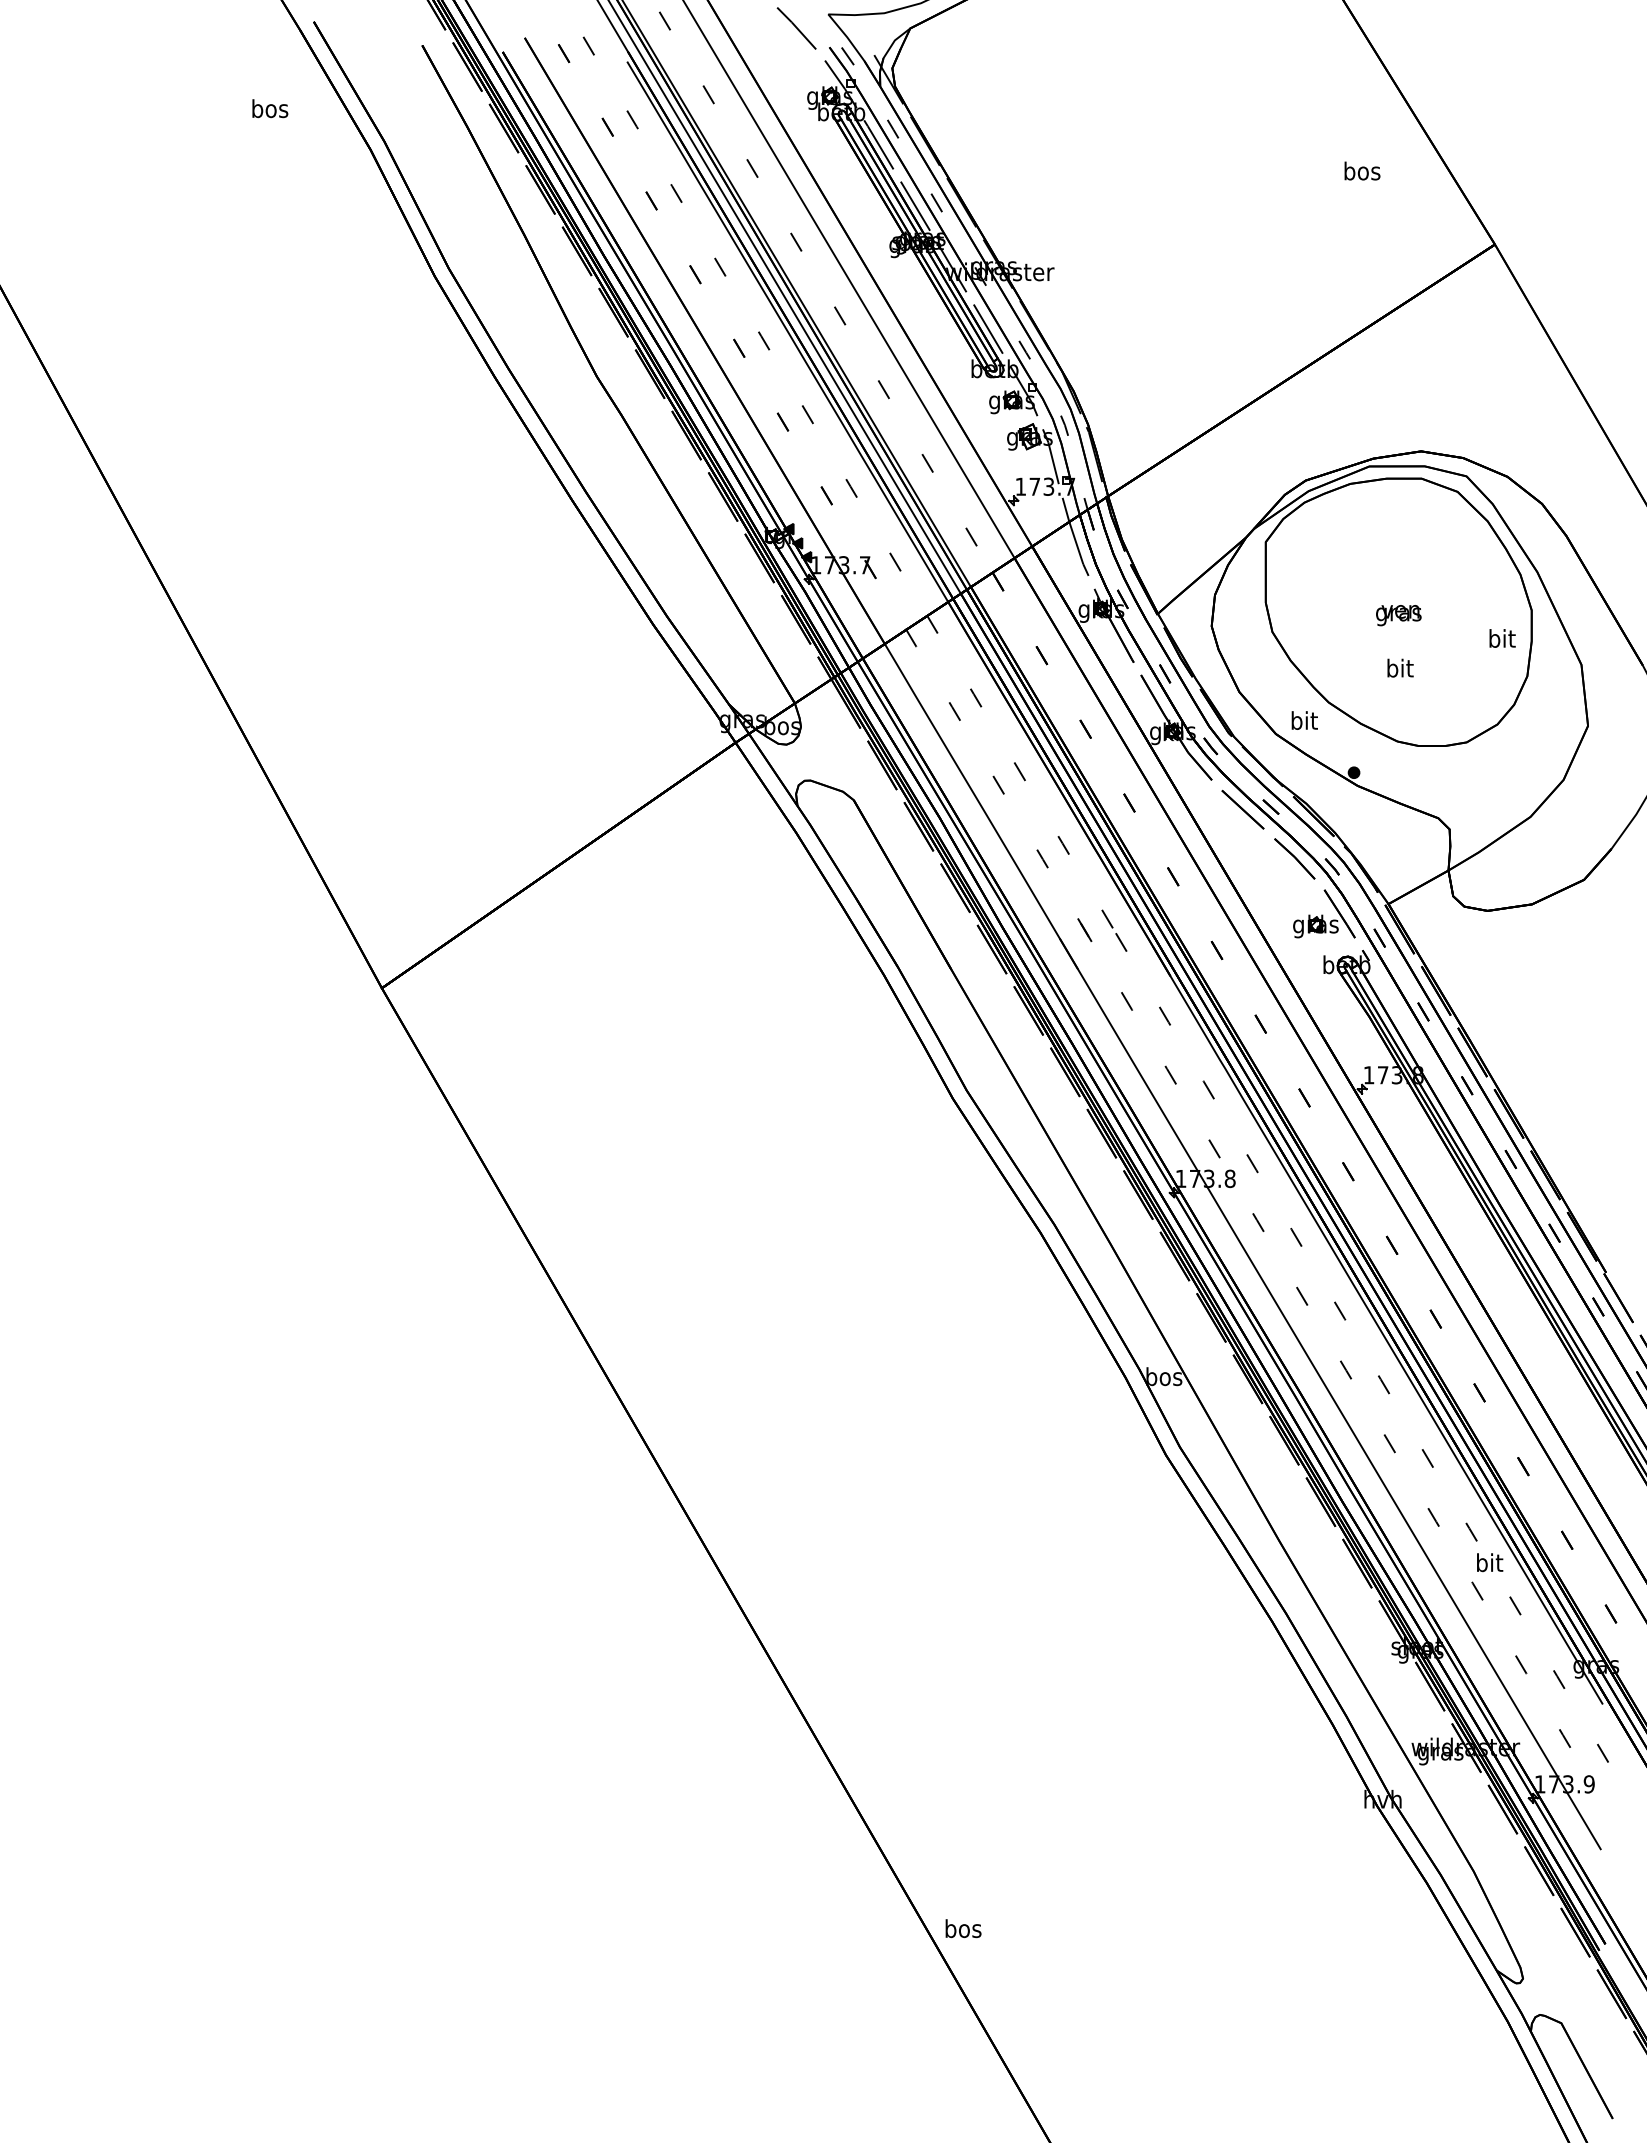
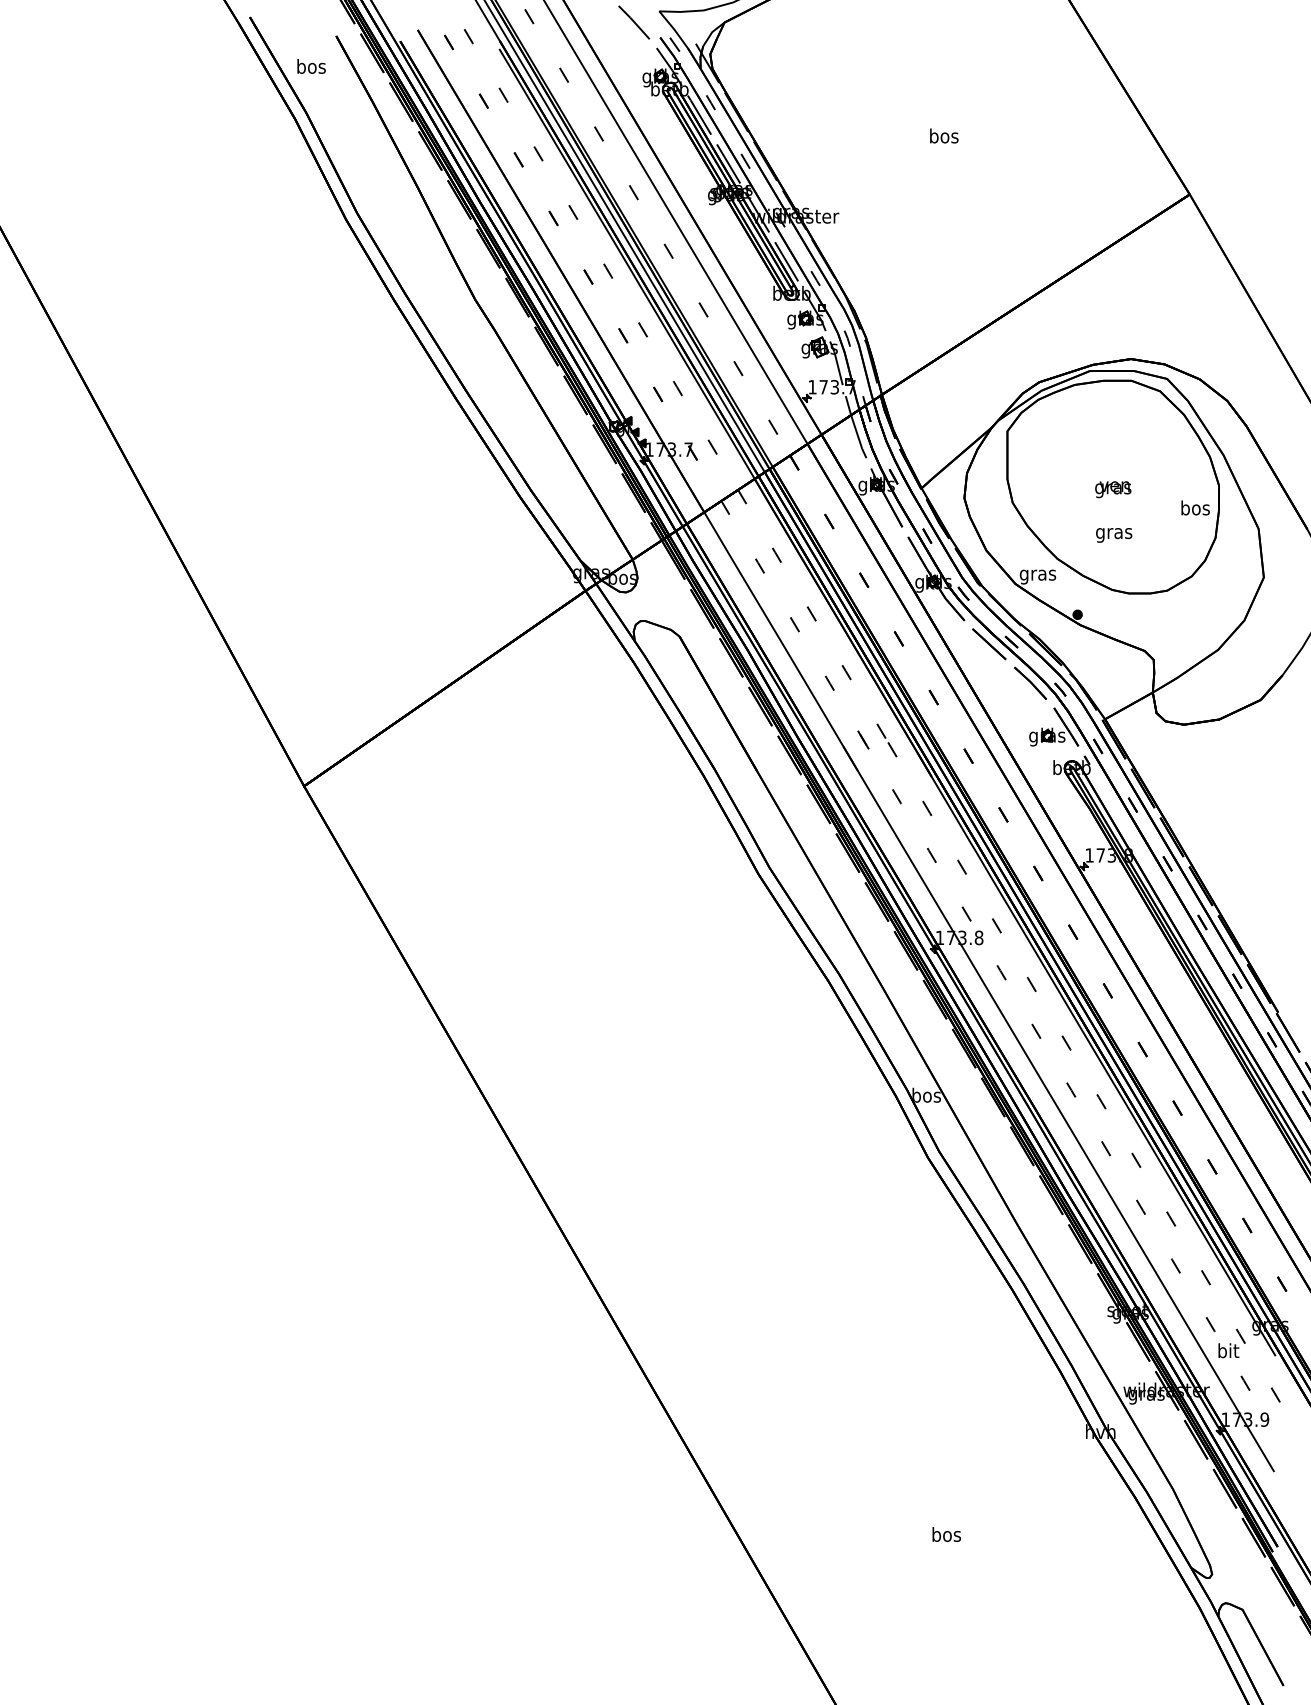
text: (270, 108) -> (311, 66), moved
text: (1362, 170) -> (944, 135), moved
text: (1502, 638) -> (1195, 507), bit -> bos
text: (1399, 670) -> (1113, 533), bit -> gras
text: (1303, 722) -> (1037, 574), bit -> gras
text: (1490, 1562) -> (1229, 1350), moved
text: (963, 1928) -> (946, 1534), moved

